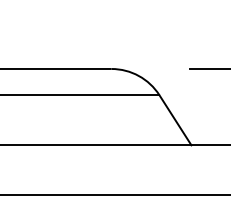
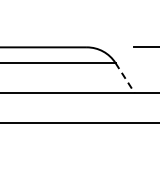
line: (176, 119) -> (125, 77), solid -> dashed

